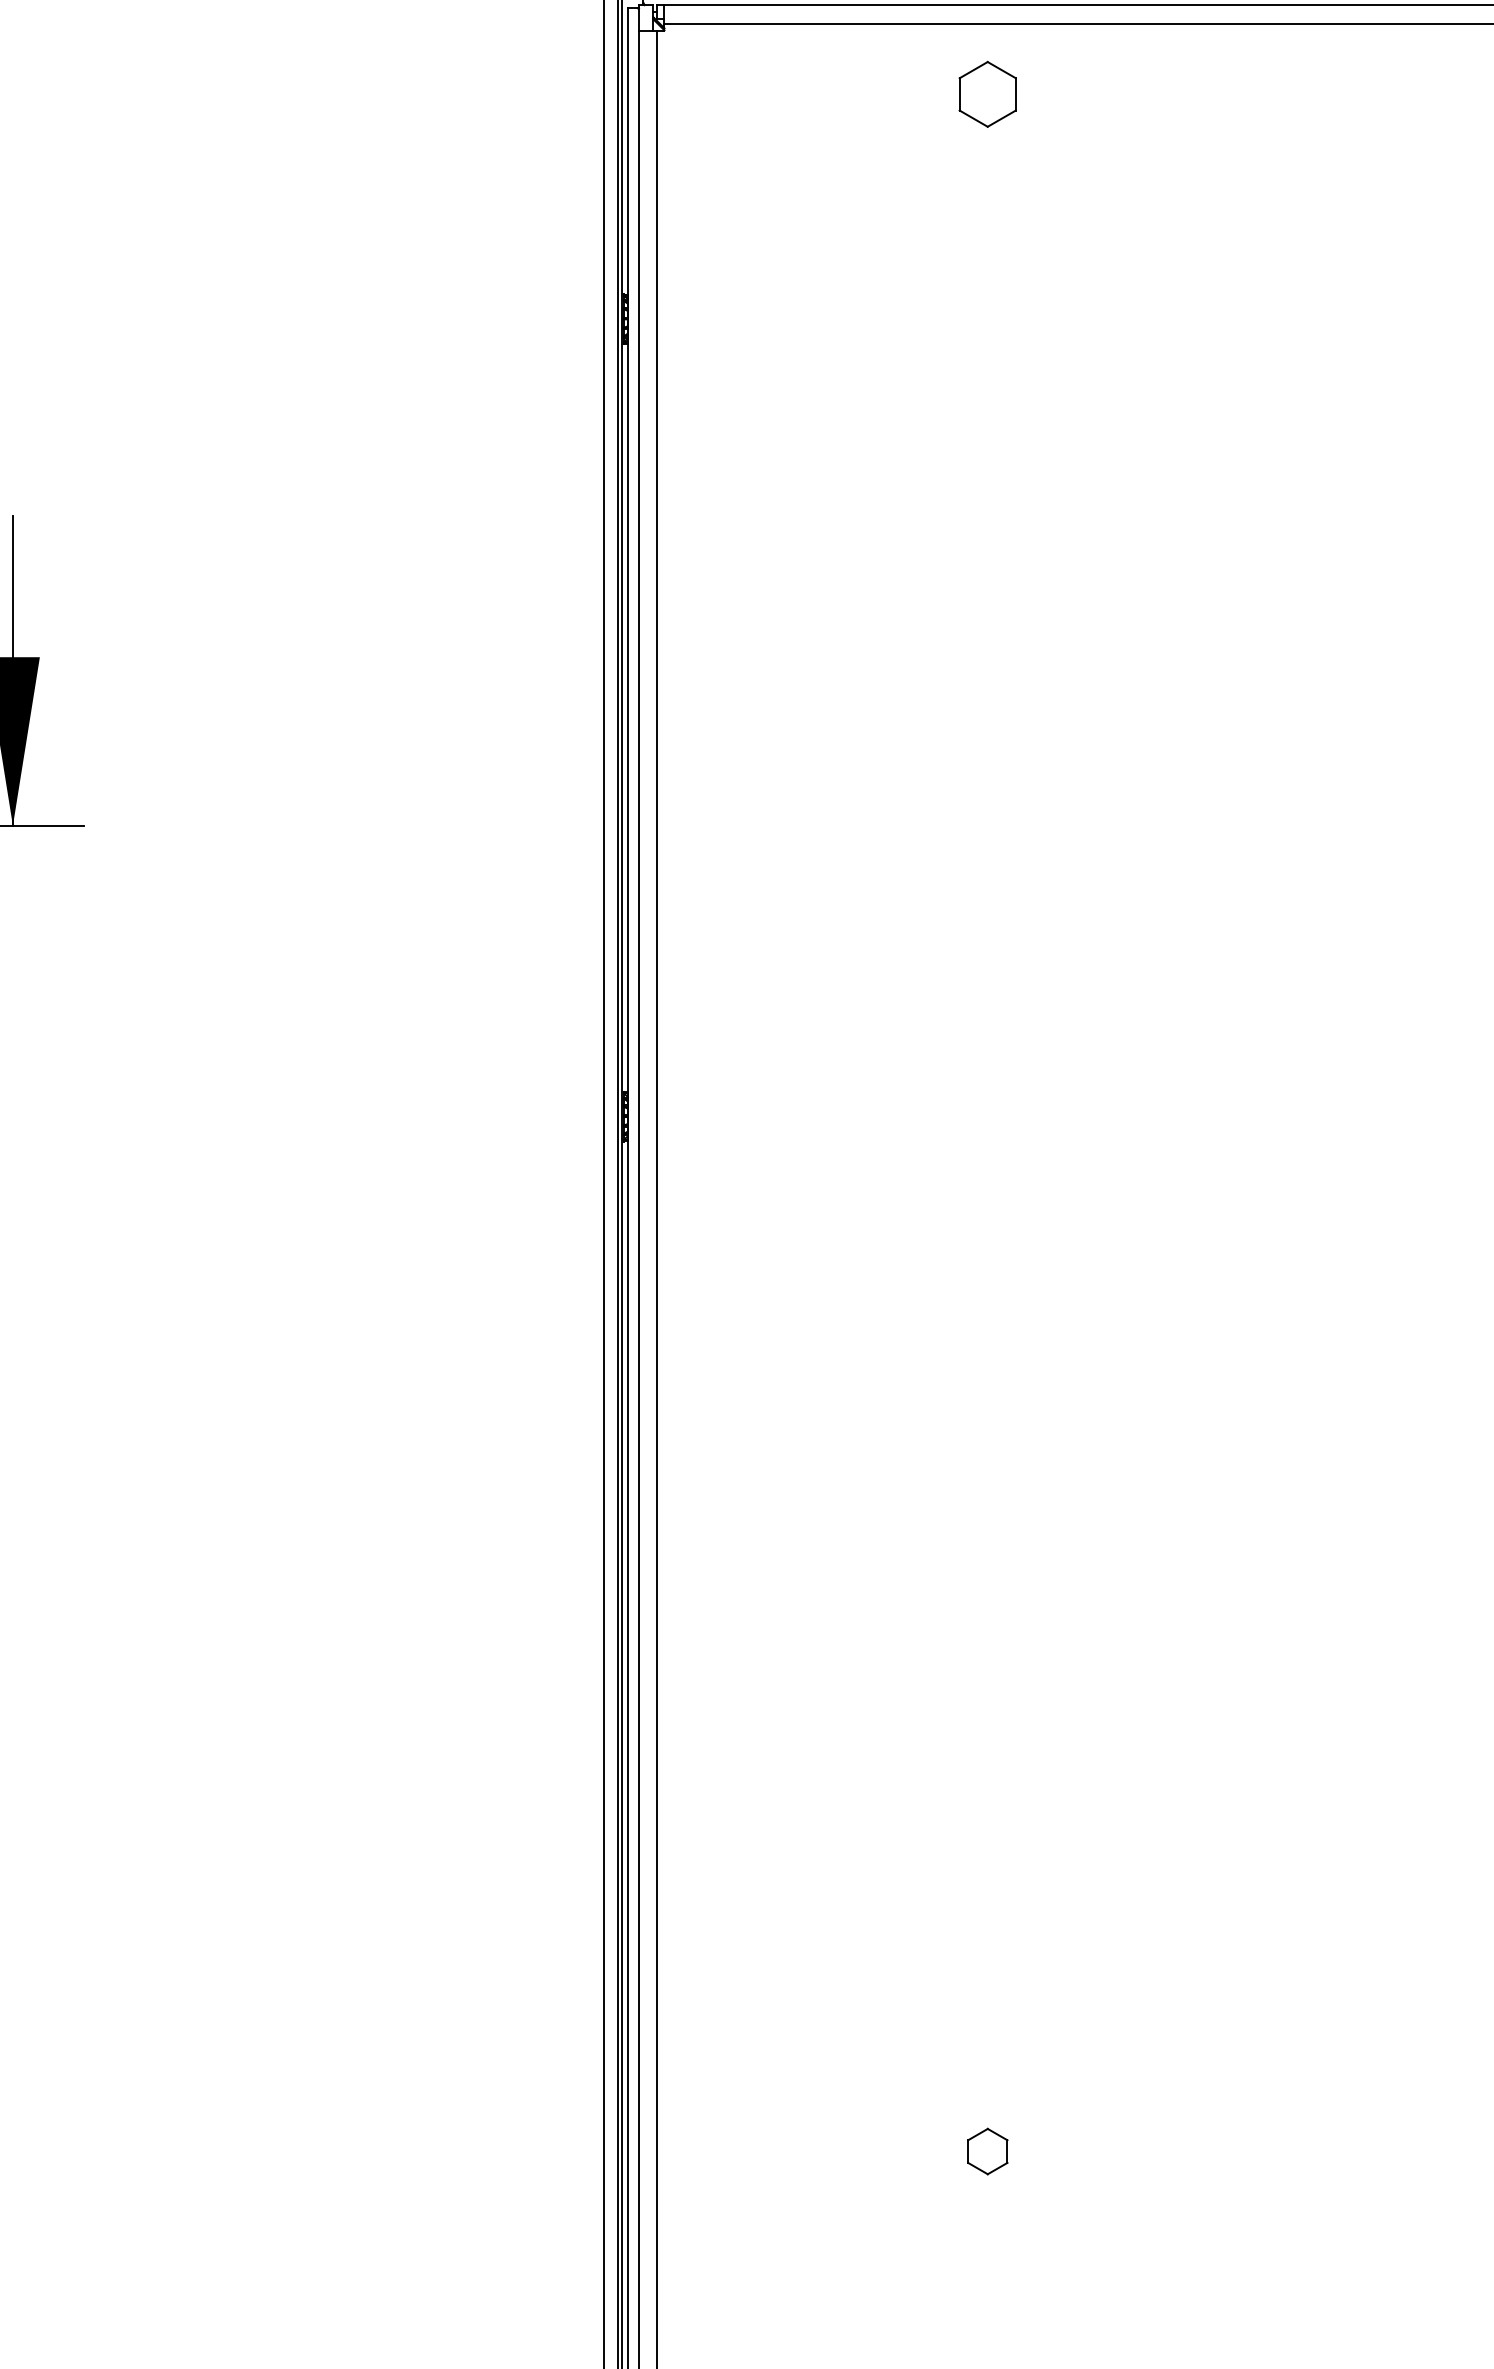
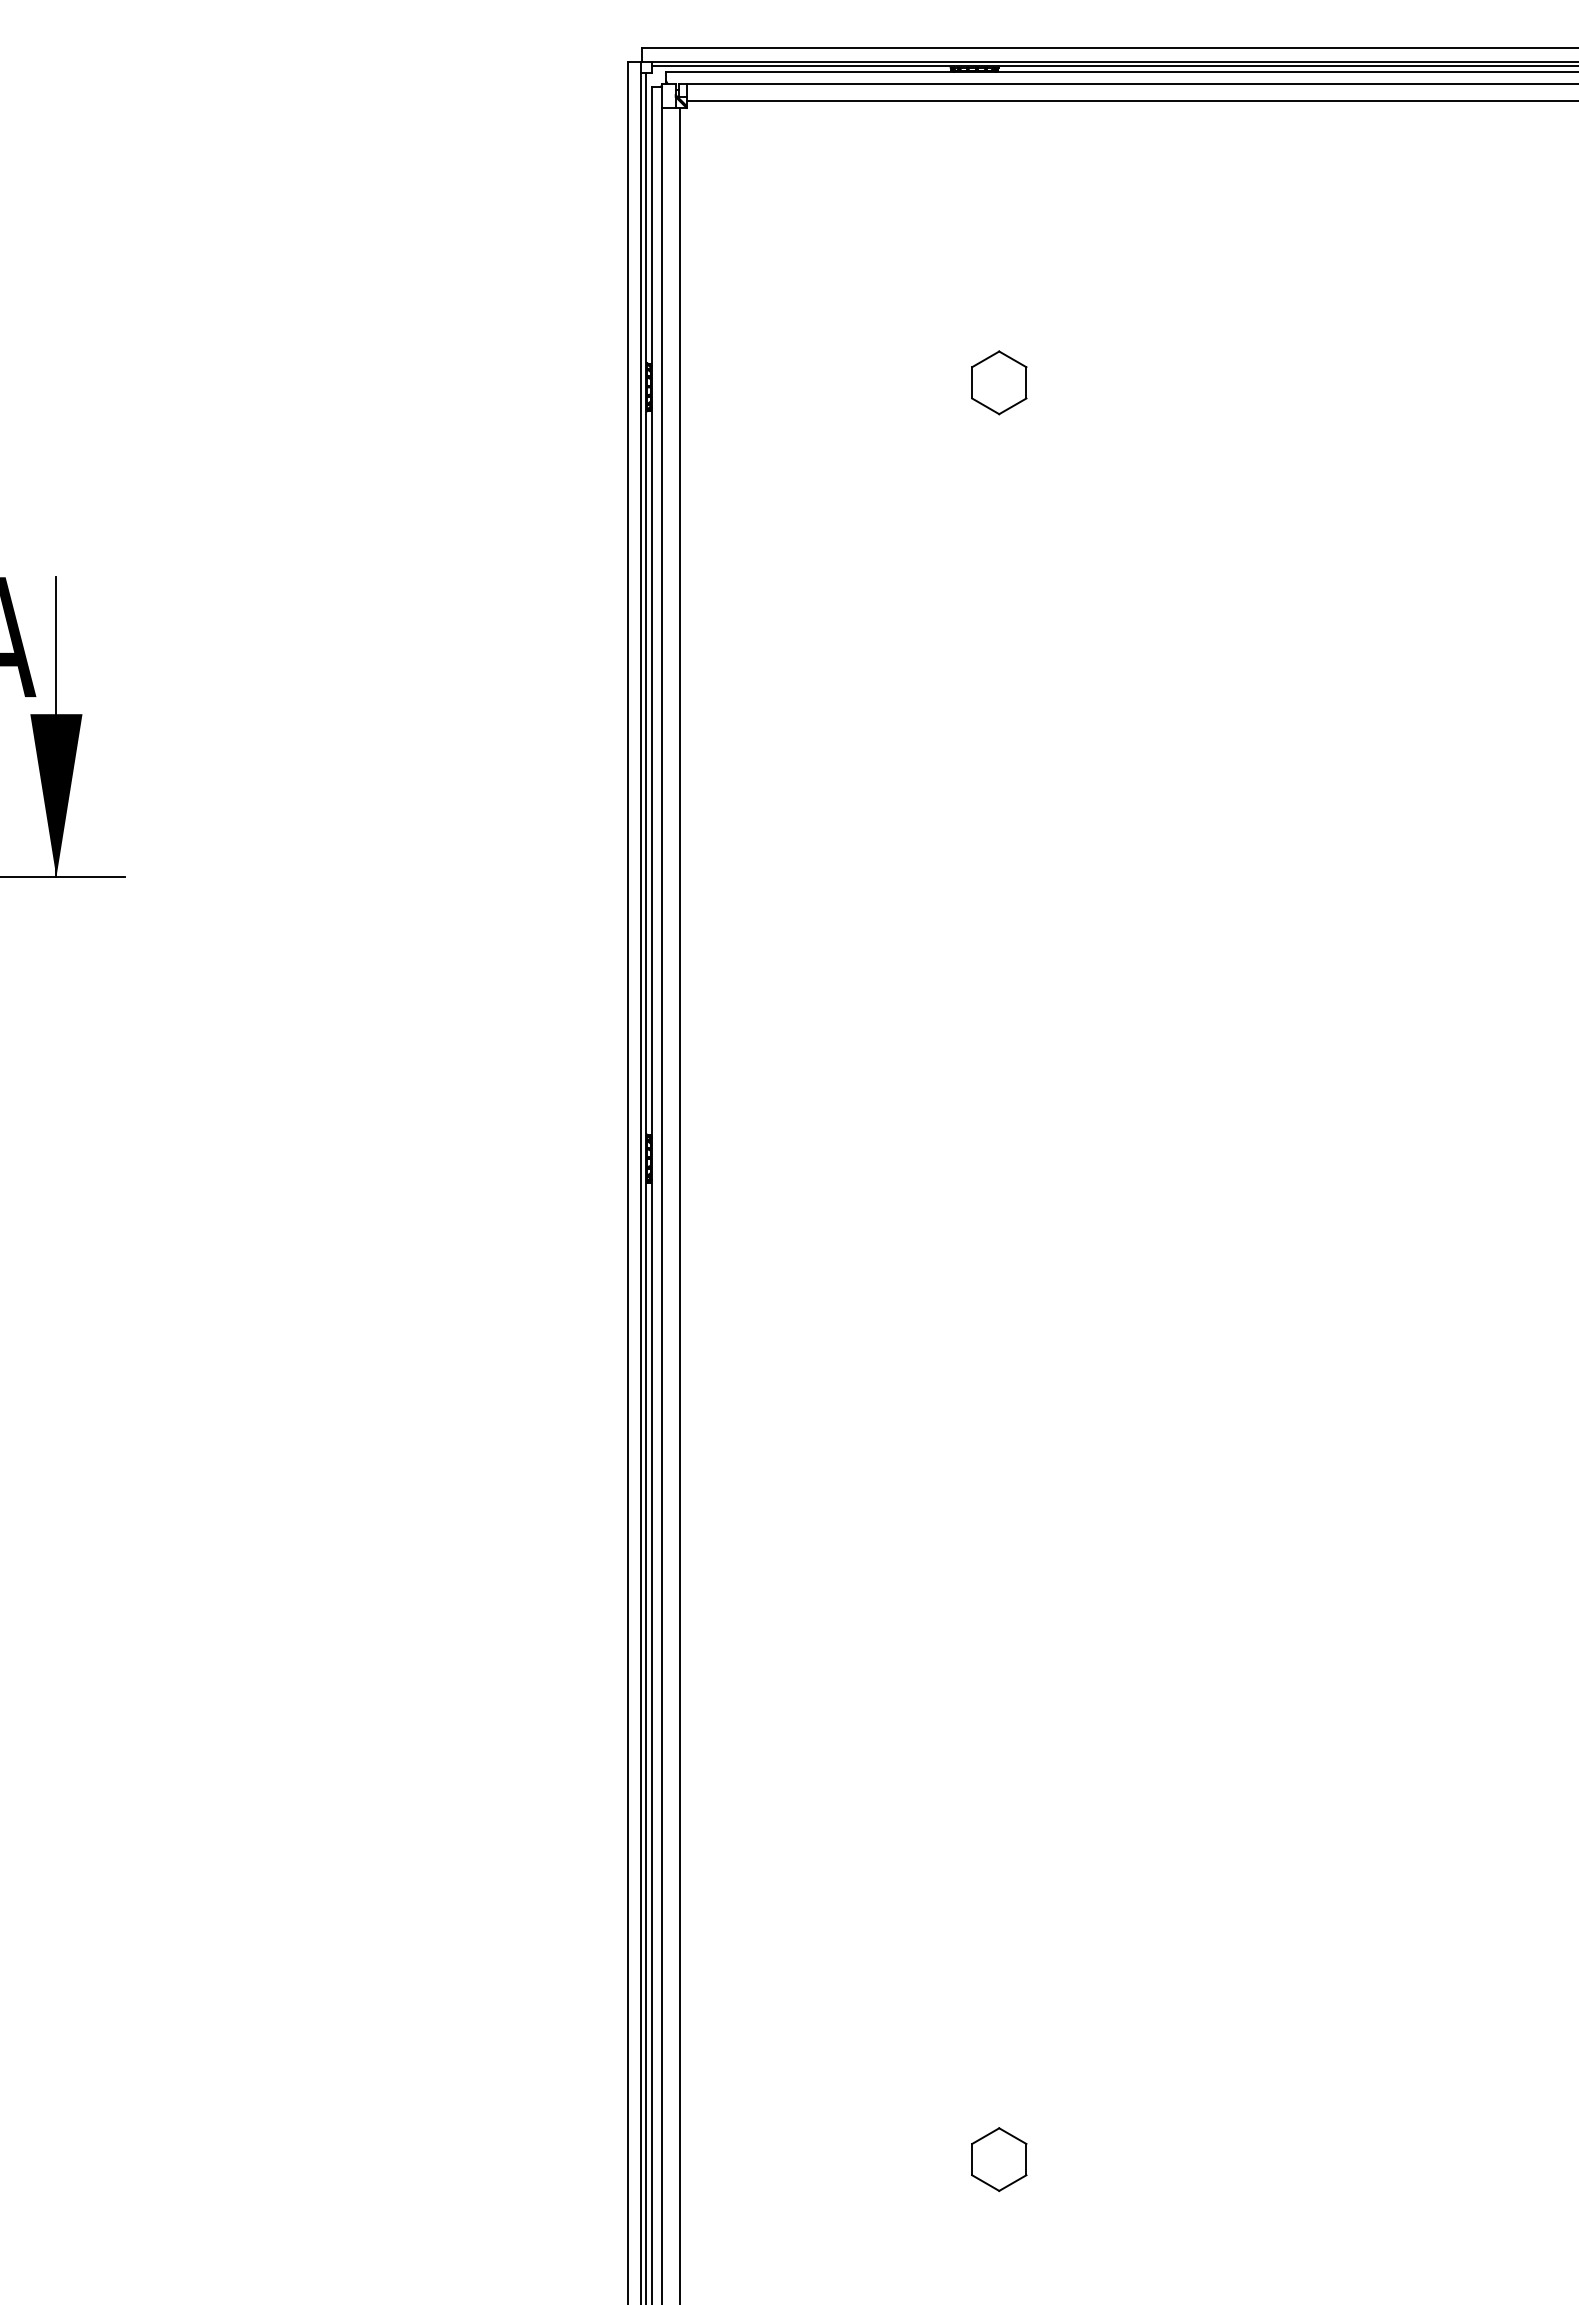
part: (987, 94) -> (999, 382), moved
part: (987, 2151) -> (999, 2159), size x1.43

